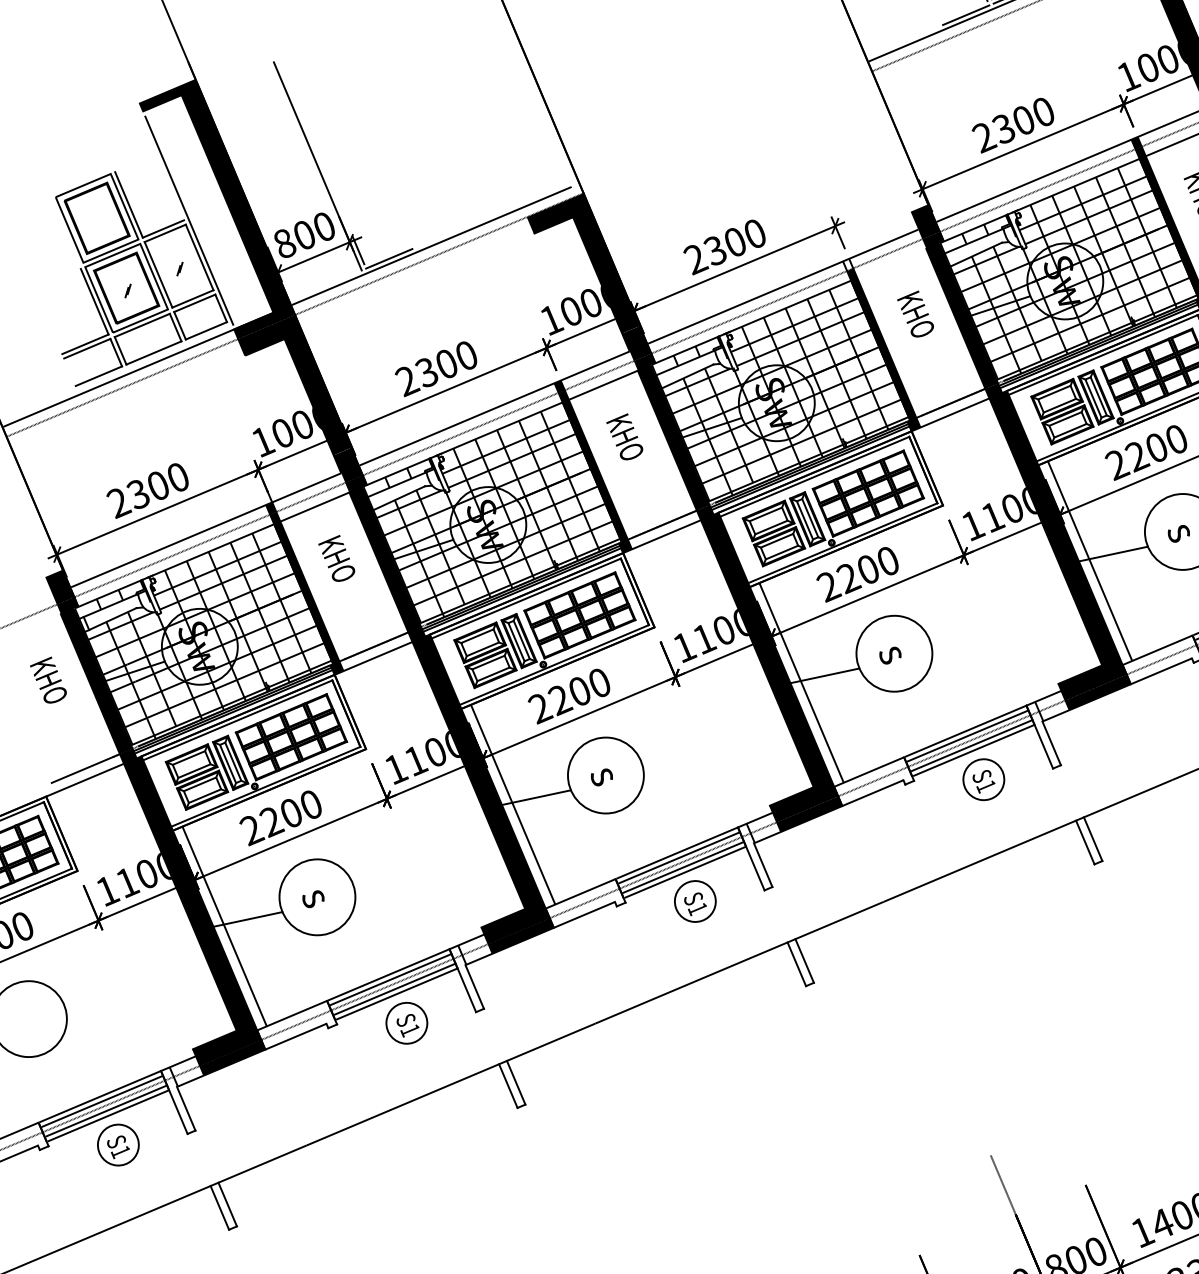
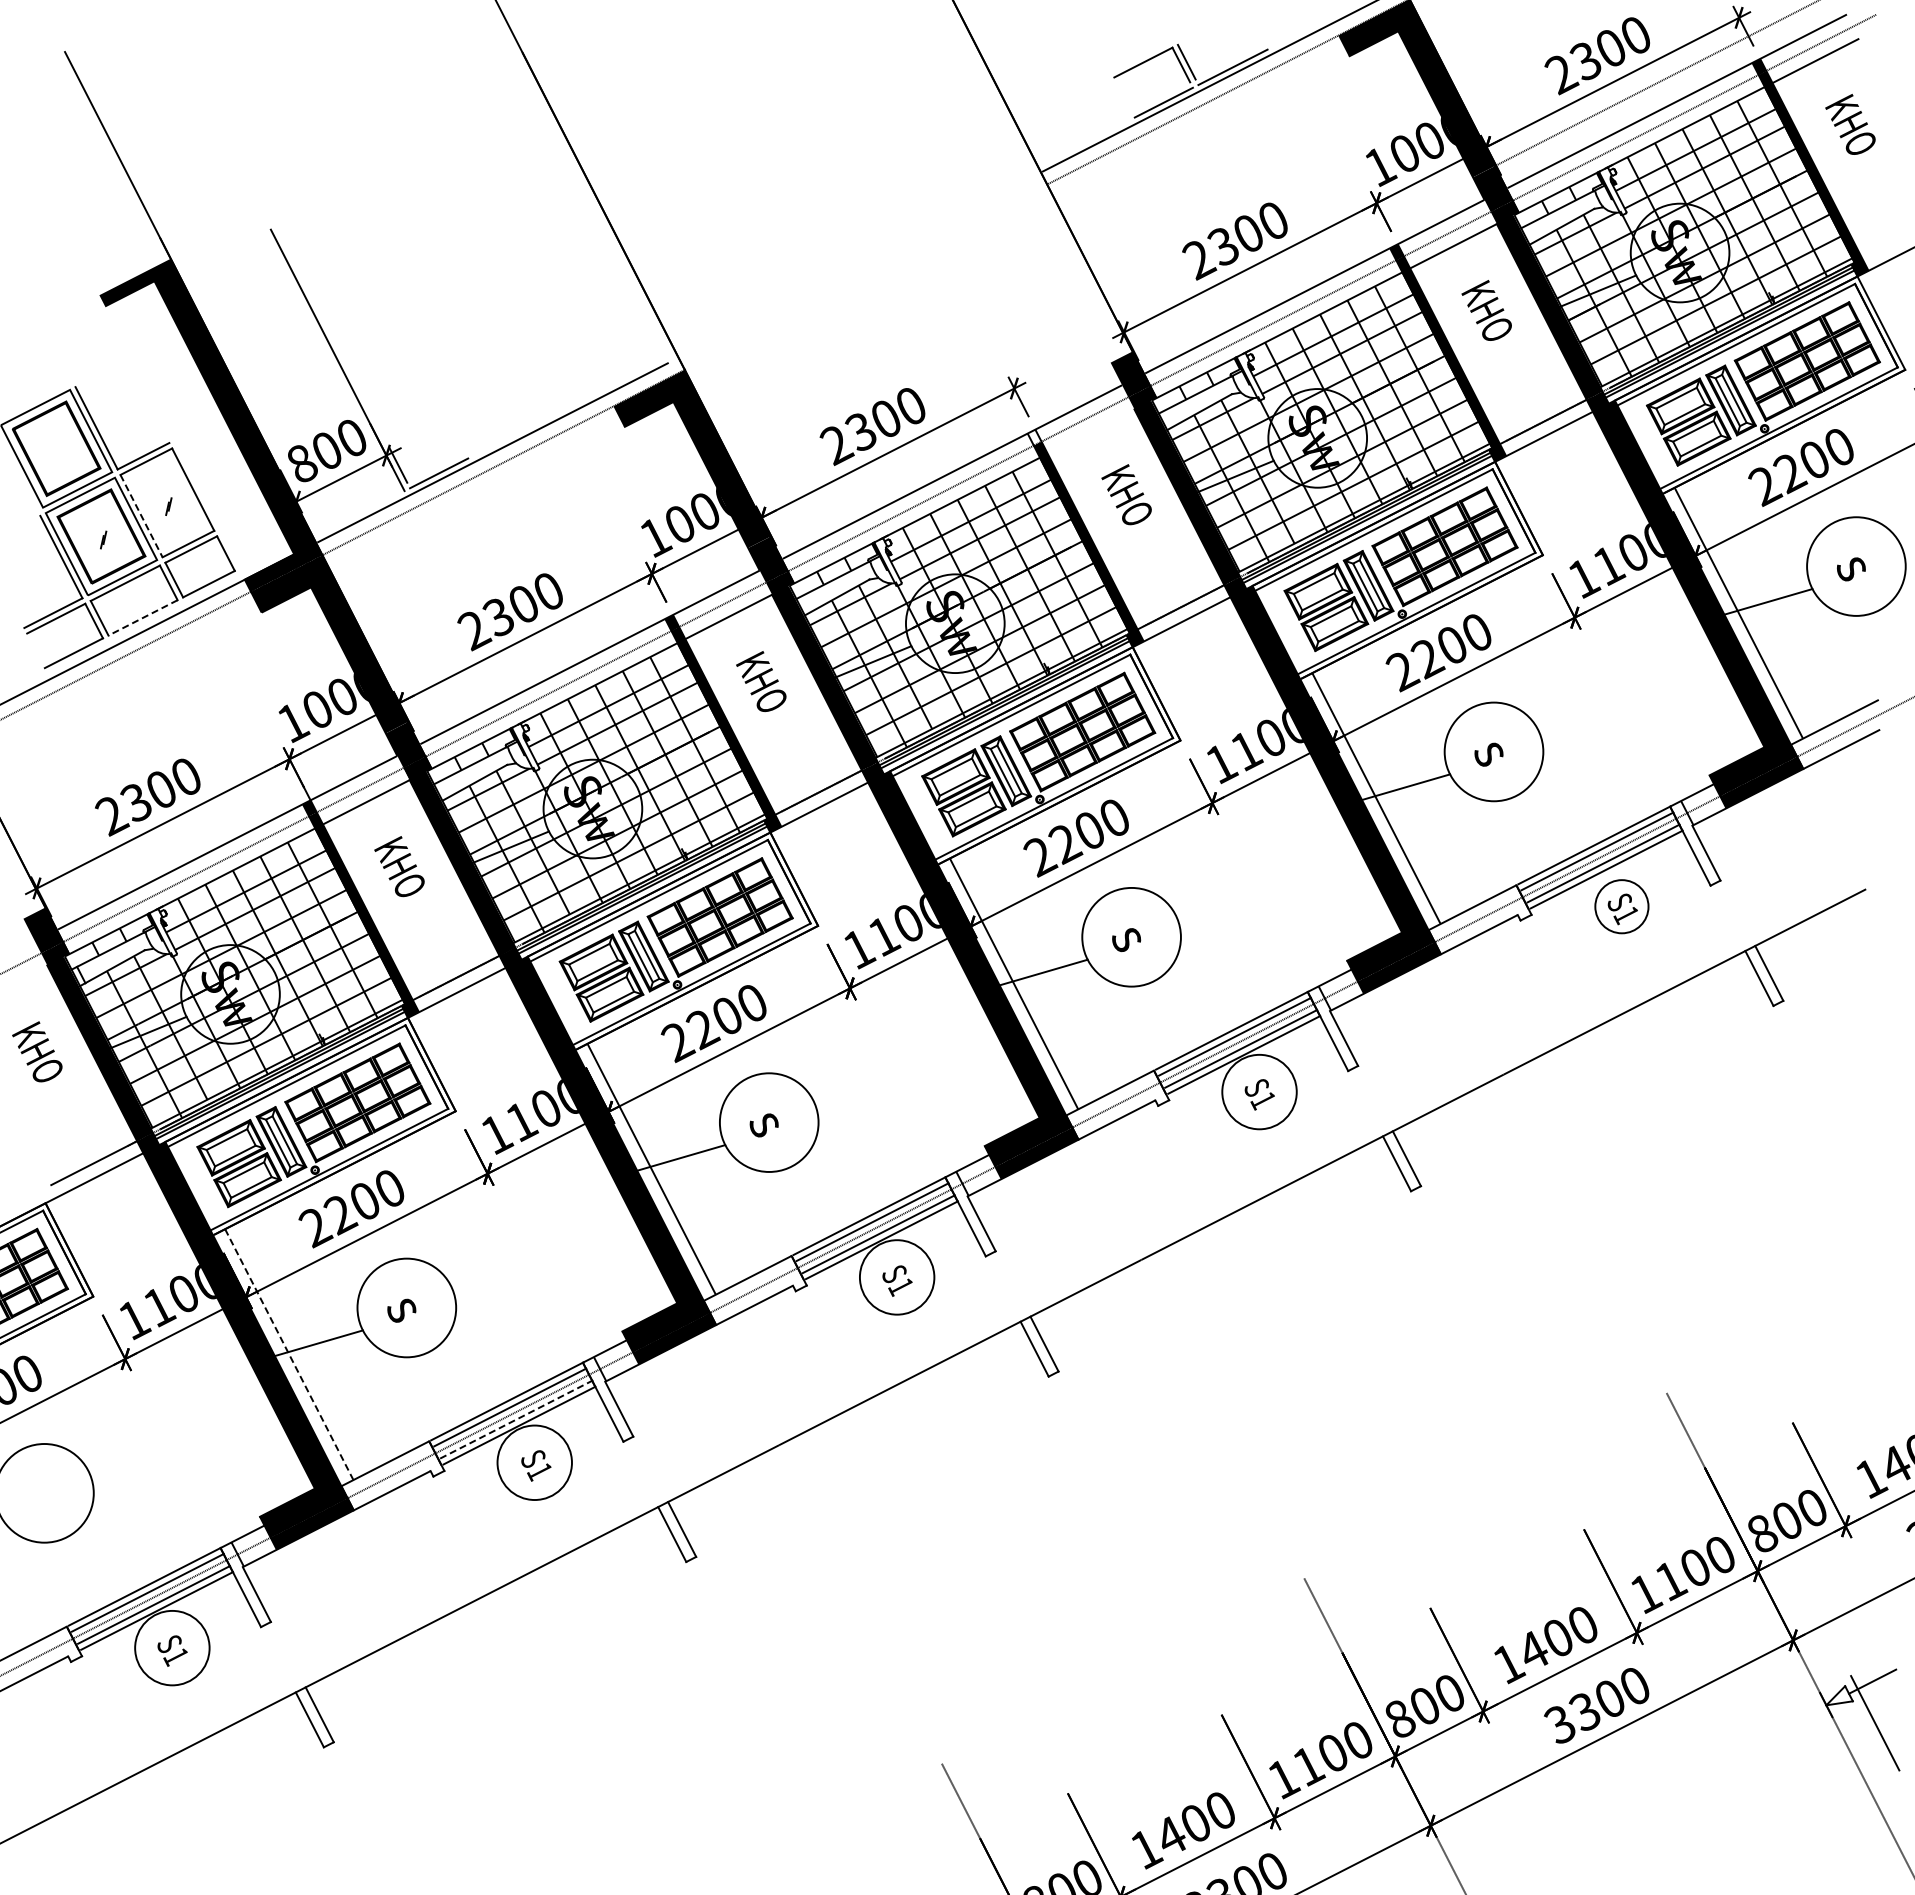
line: (189, 220) -> (176, 442), removed
line: (158, 275) -> (141, 516), solid -> dashed
line: (154, 352) -> (143, 617), solid -> dashed
circle: (983, 779) -> (1259, 1091), size x1.4
circle: (694, 901) -> (896, 1277), size x1.4
line: (224, 926) -> (289, 1354), solid -> dashed
line: (395, 989) -> (516, 1419), solid -> dashed
circle: (406, 1023) -> (534, 1462), size x1.4
circle: (117, 1144) -> (171, 1647), size x1.4

